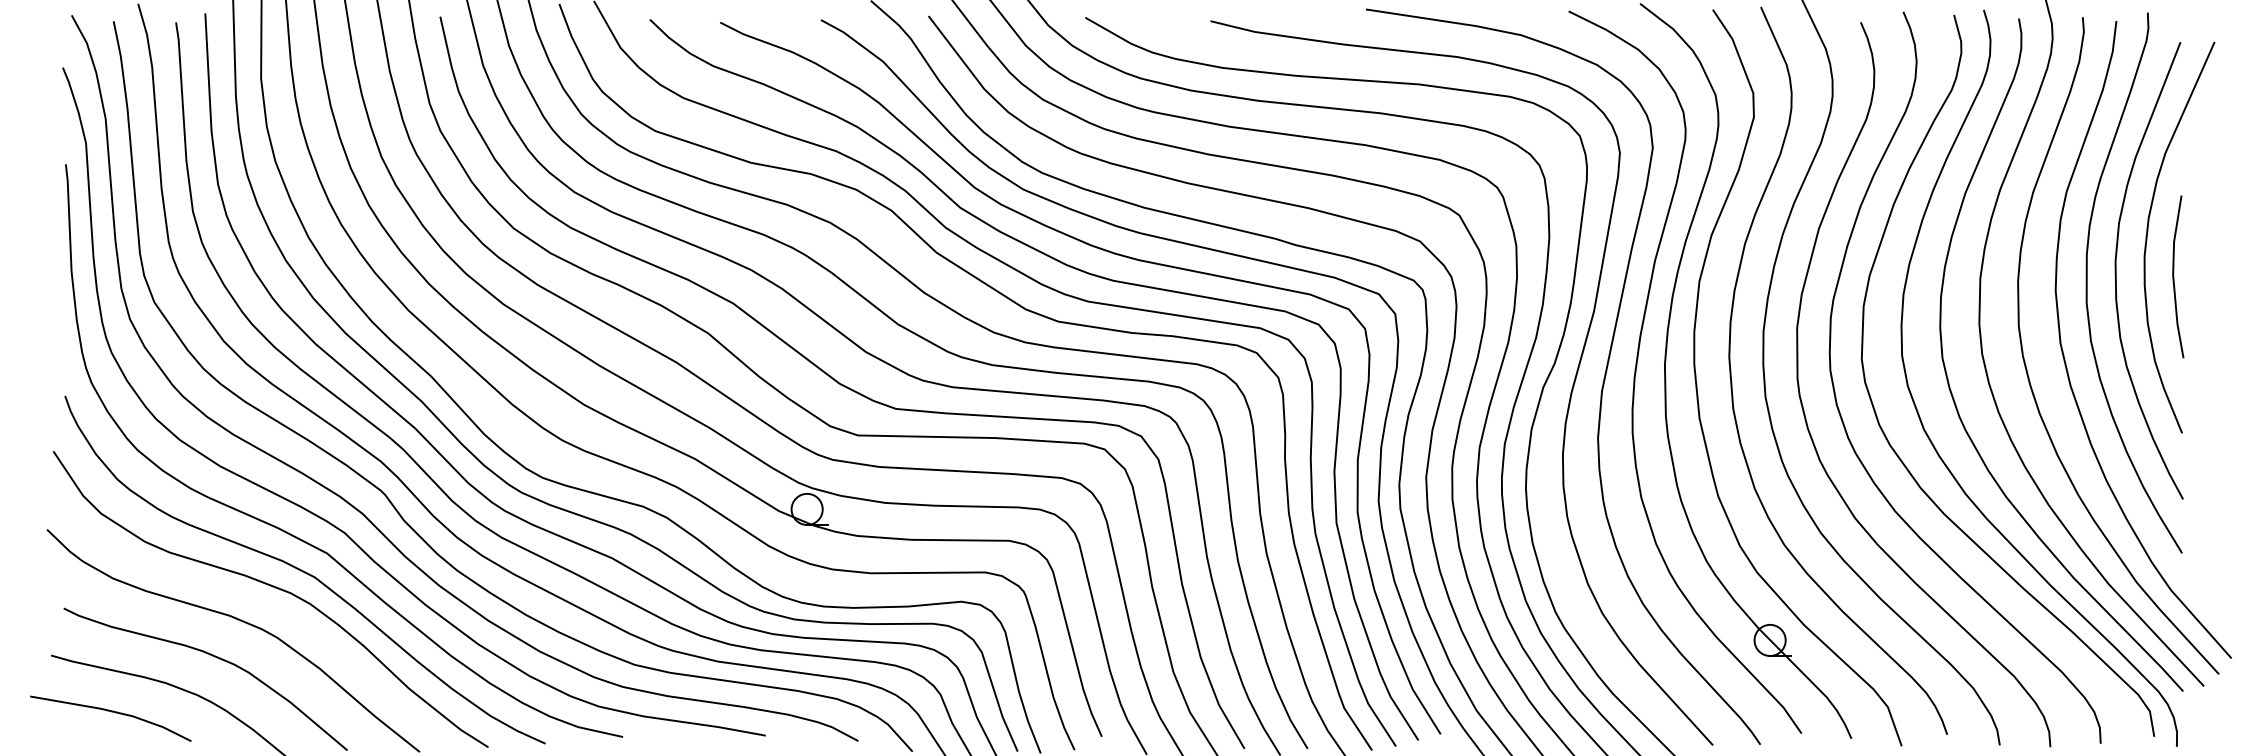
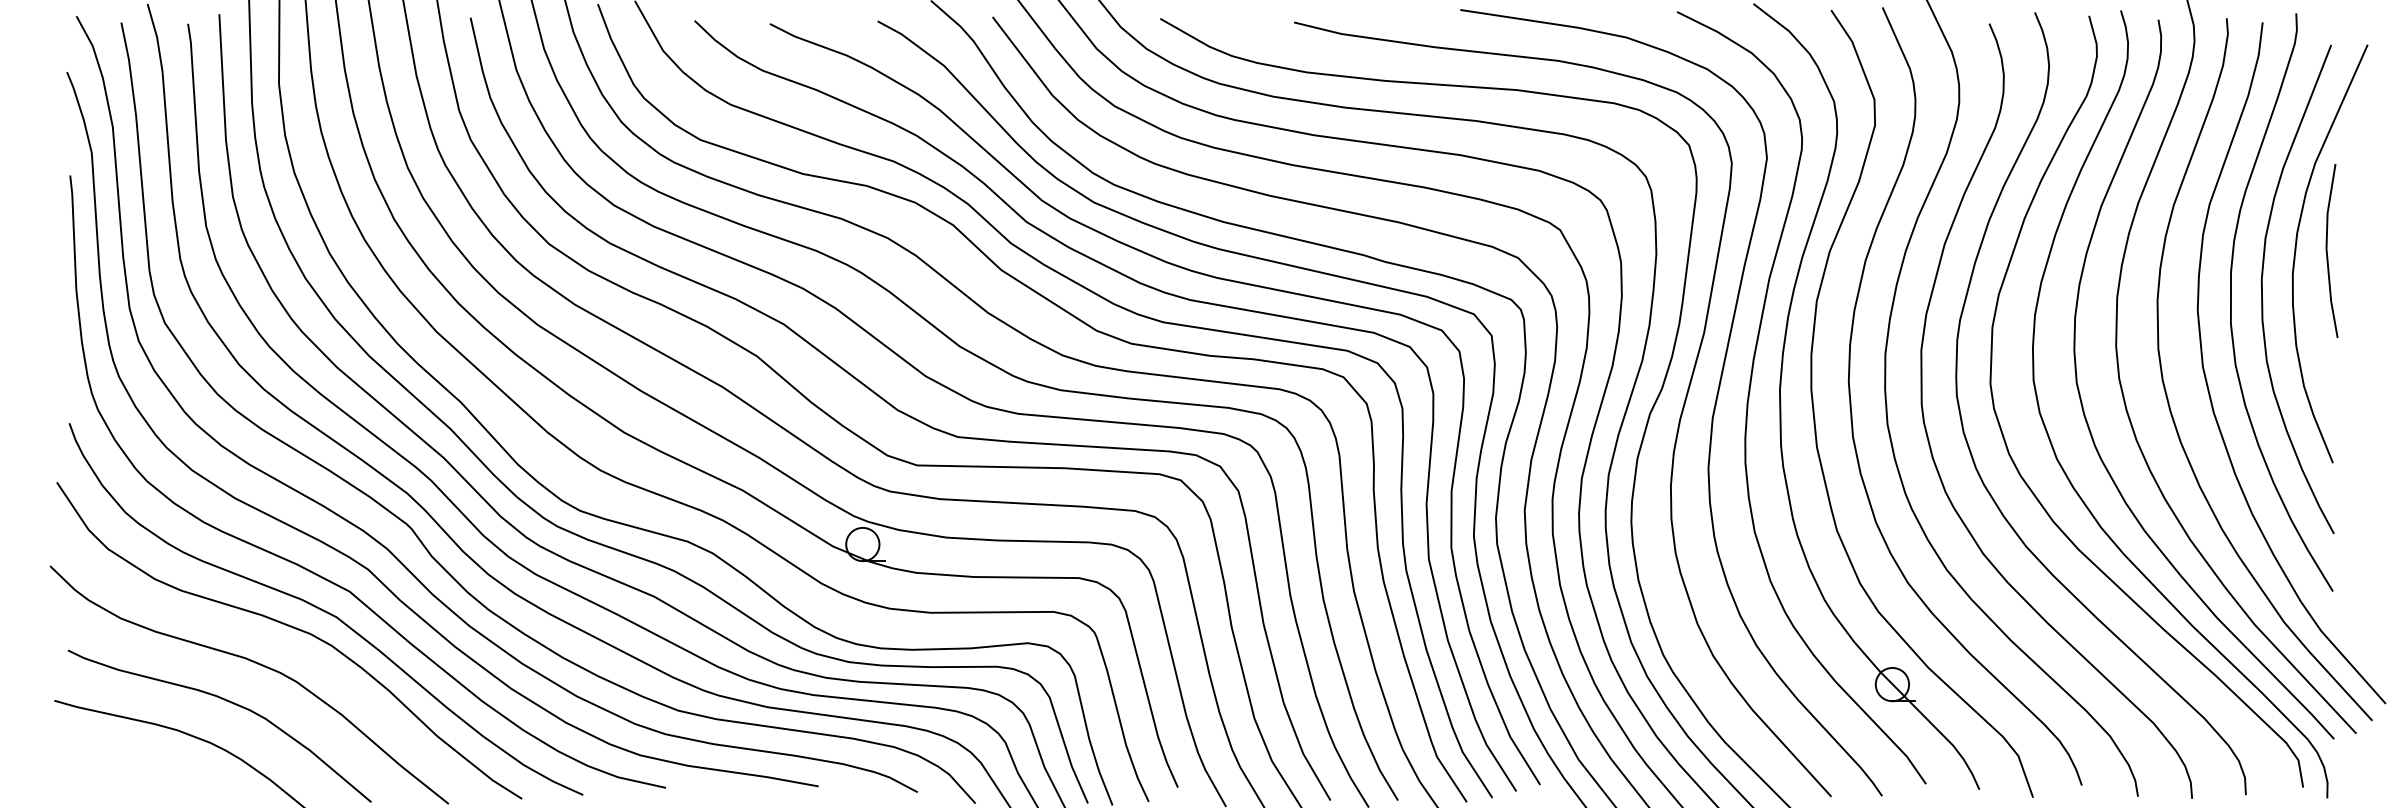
line: (2174, 276) -> (2328, 250), moved
line: (111, 712) -> (119, 761), removed

